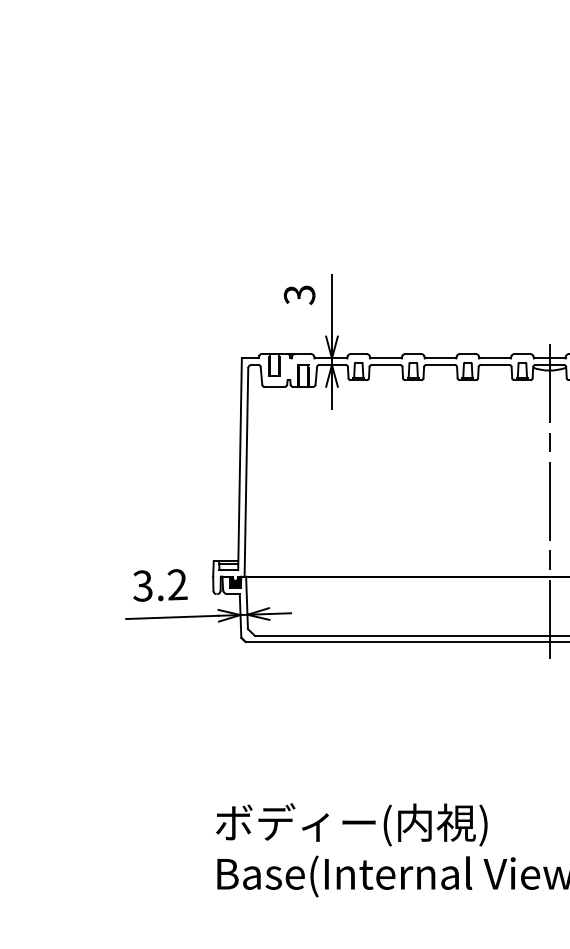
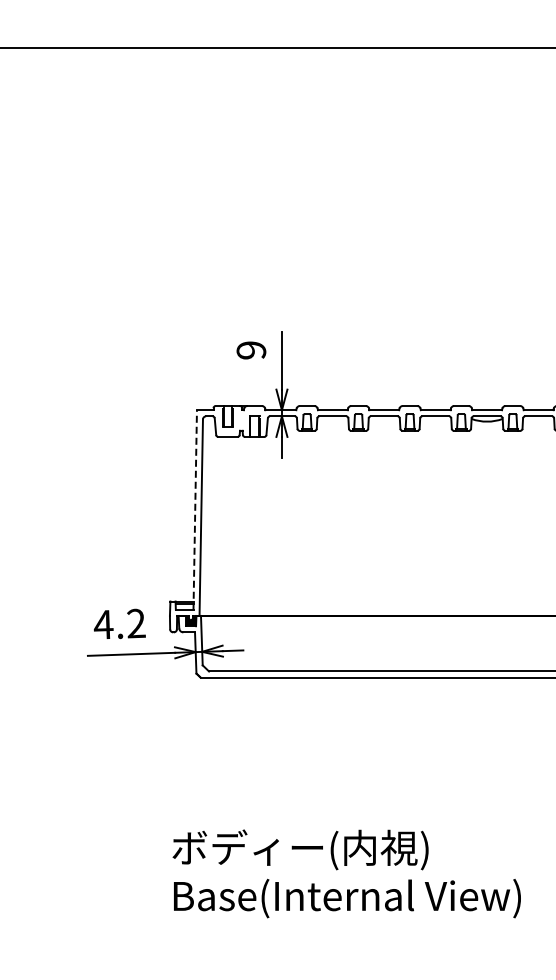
text: (299, 295) -> (251, 350), 3 -> 9
line: (240, 463) -> (195, 509), solid -> dashed
line: (550, 497) -> (487, 541), removed
text: (142, 585) -> (103, 624), 3.2 -> 4.2

